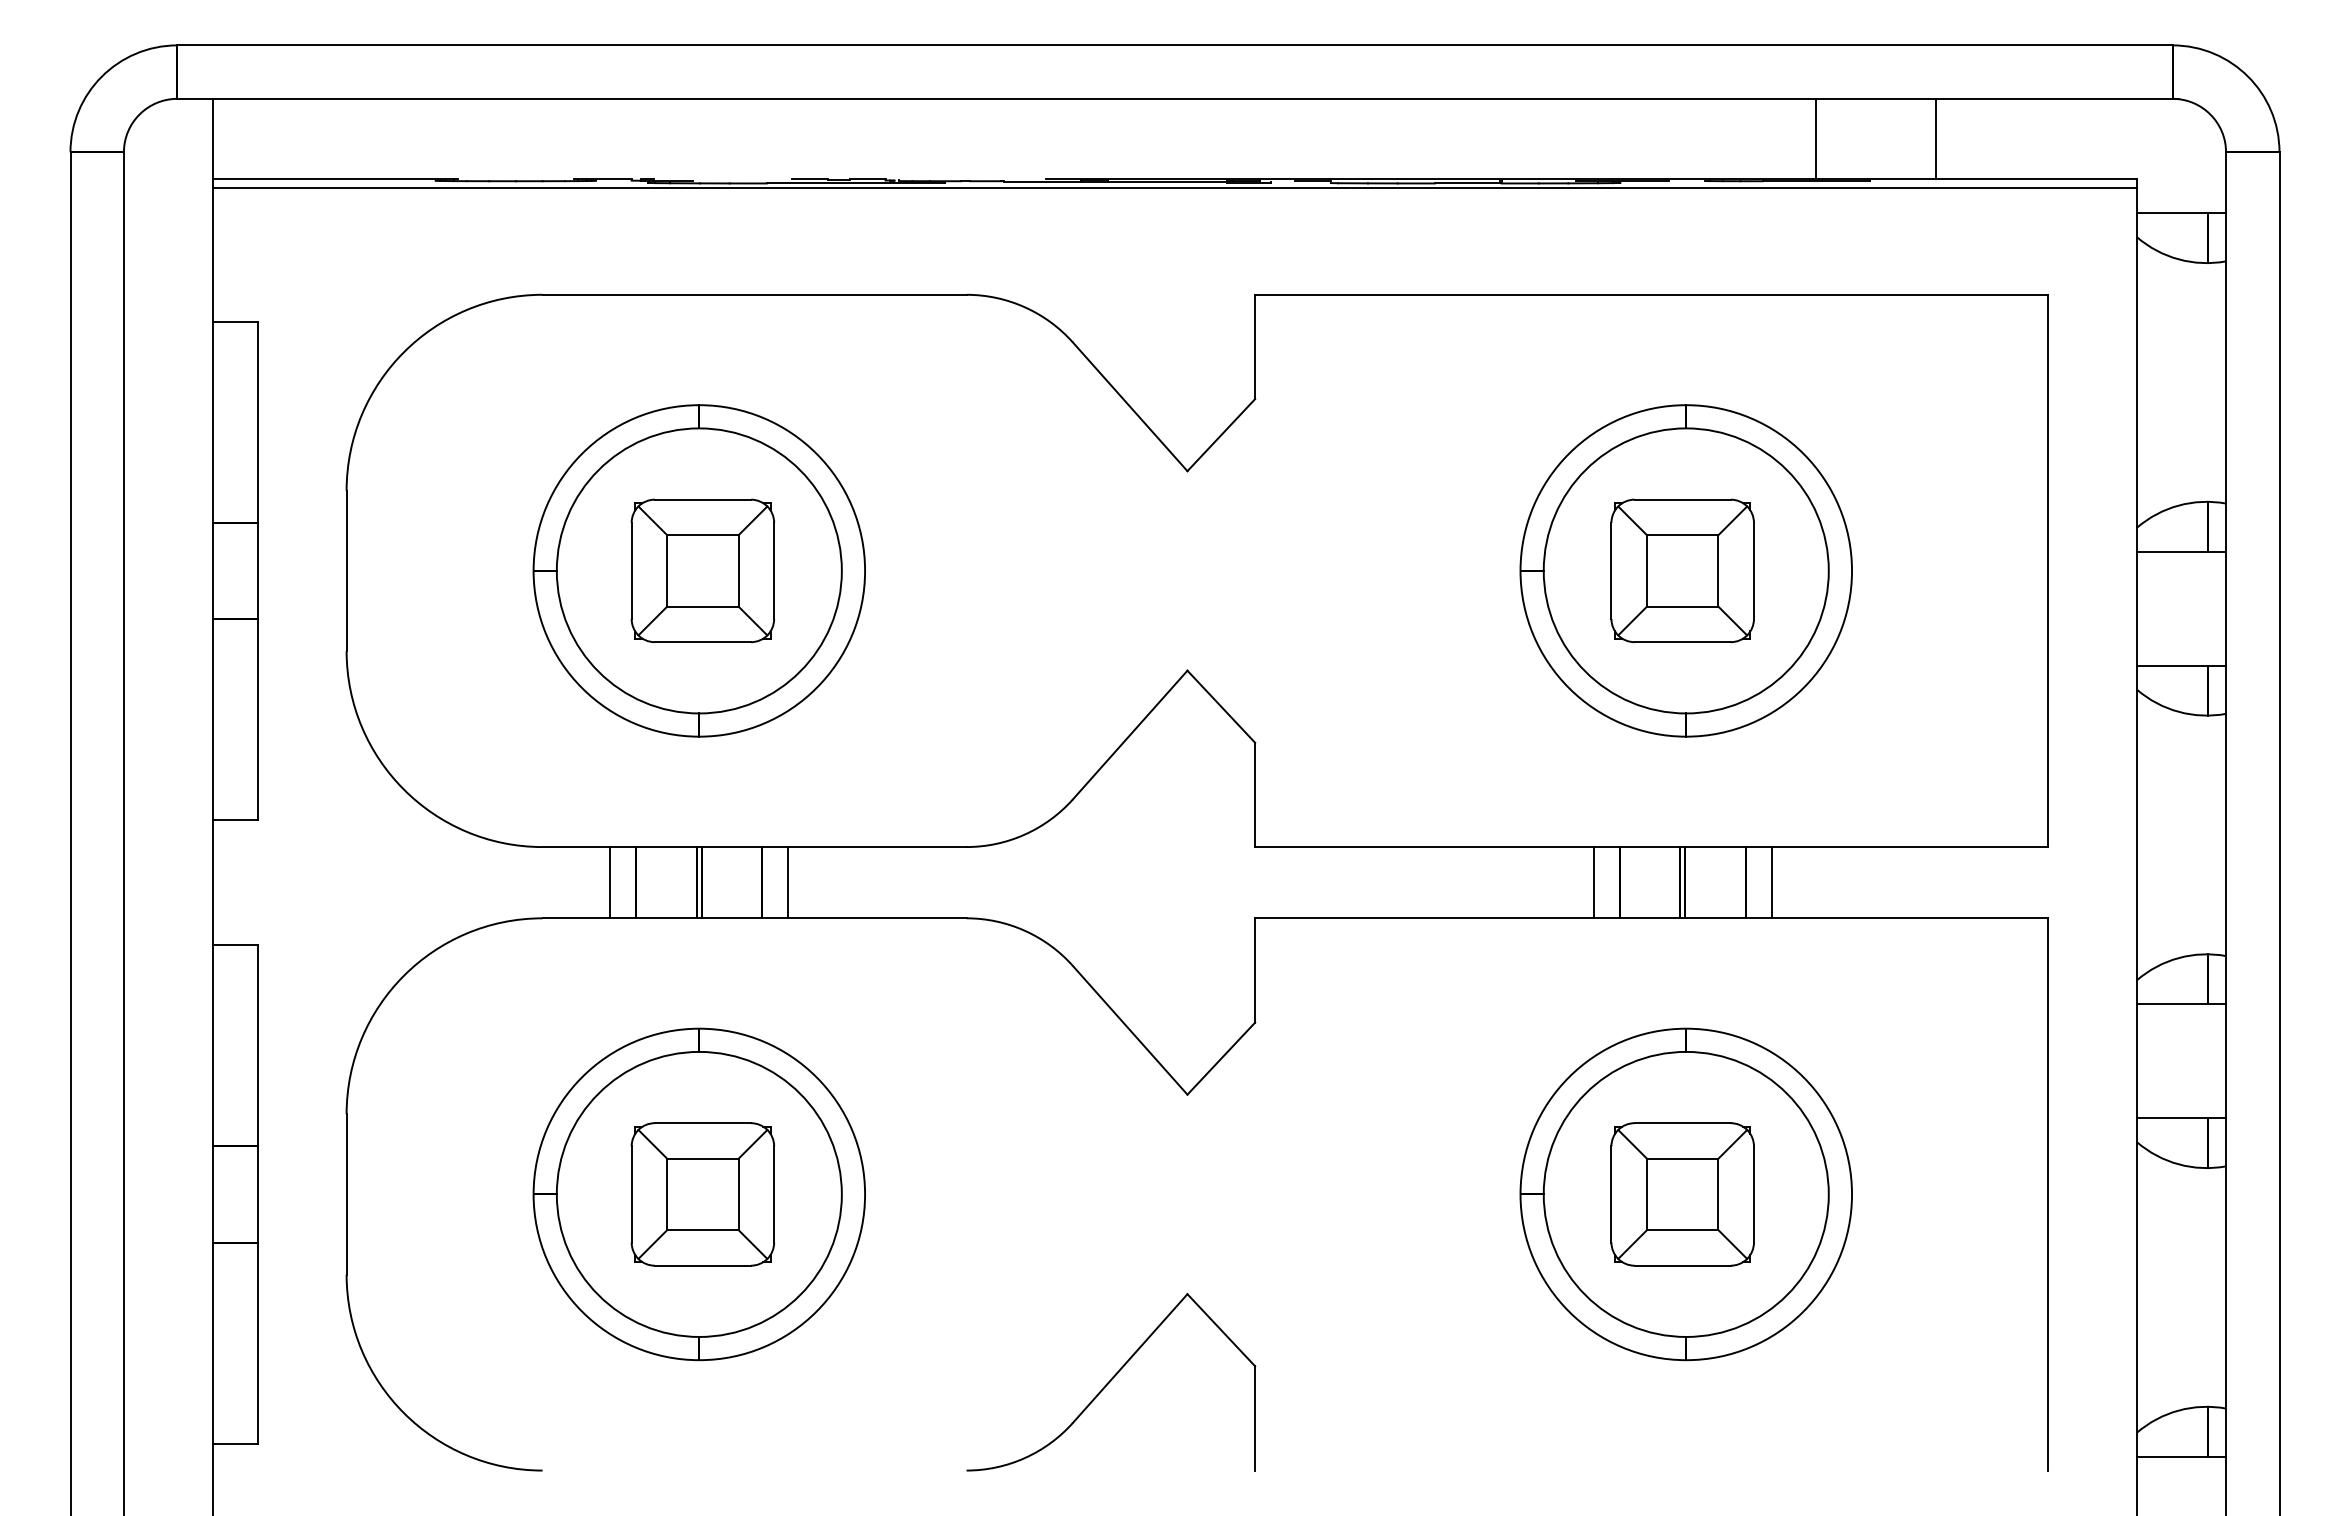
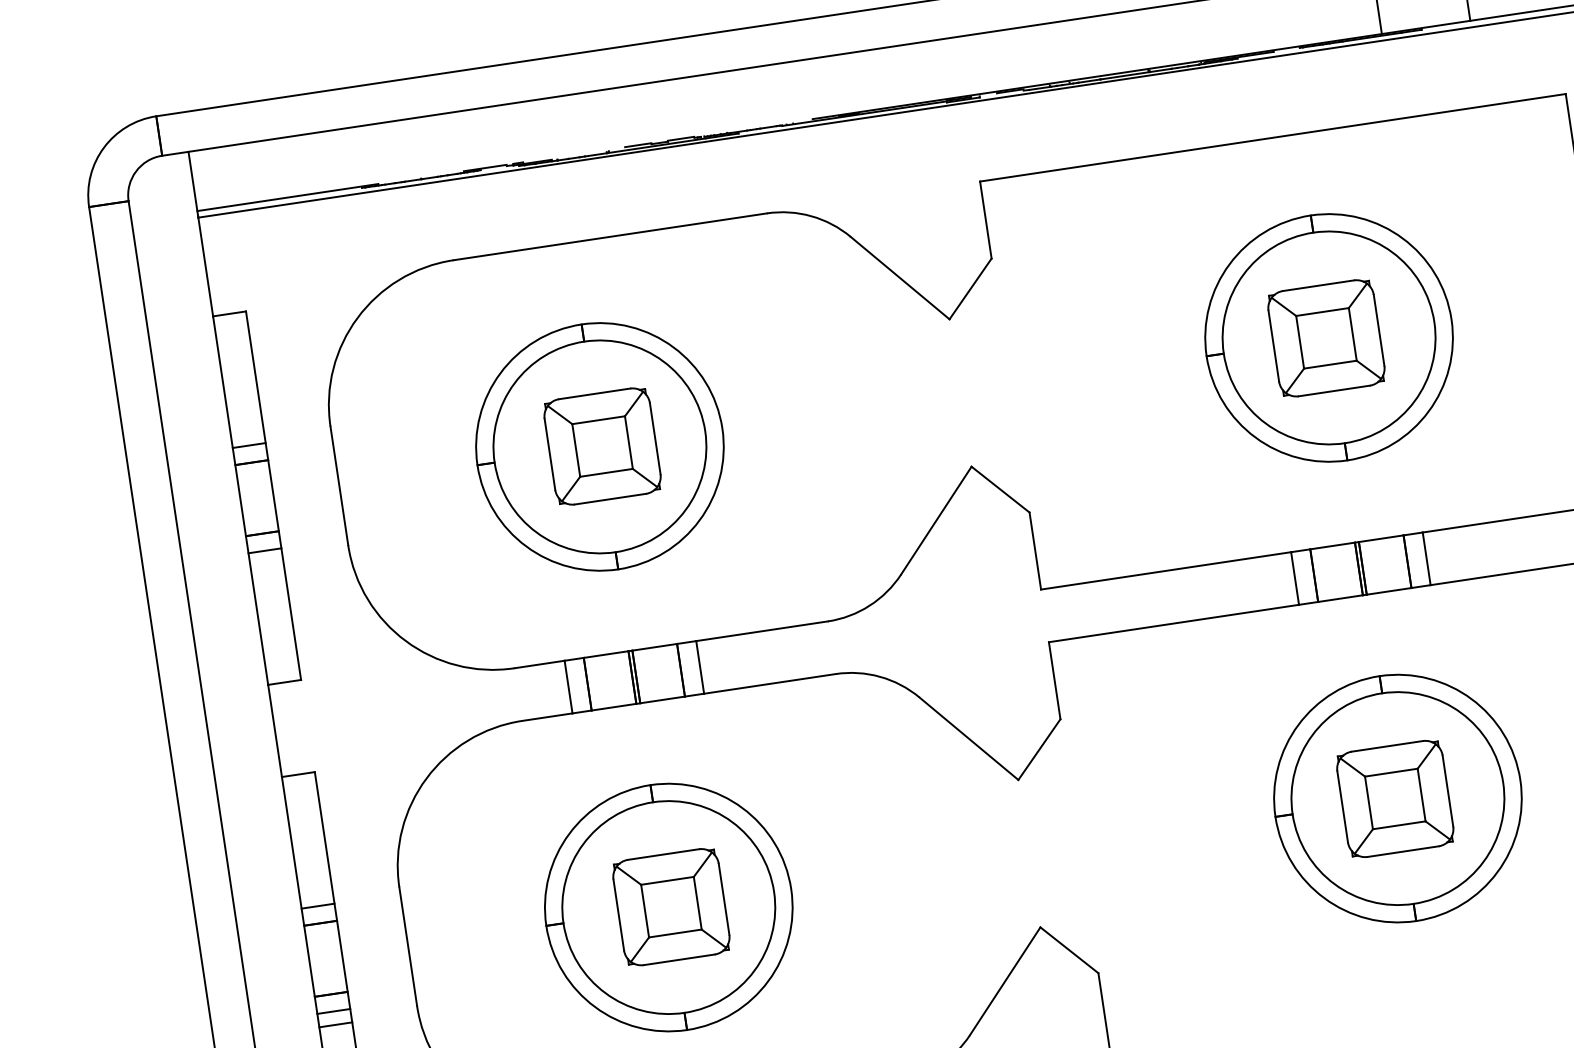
line: (235, 499) -> (249, 445), added
line: (235, 642) -> (265, 551), added
line: (235, 1123) -> (318, 906), added
line: (235, 1265) -> (333, 1011), added
line: (235, 1283) -> (335, 1024), added

